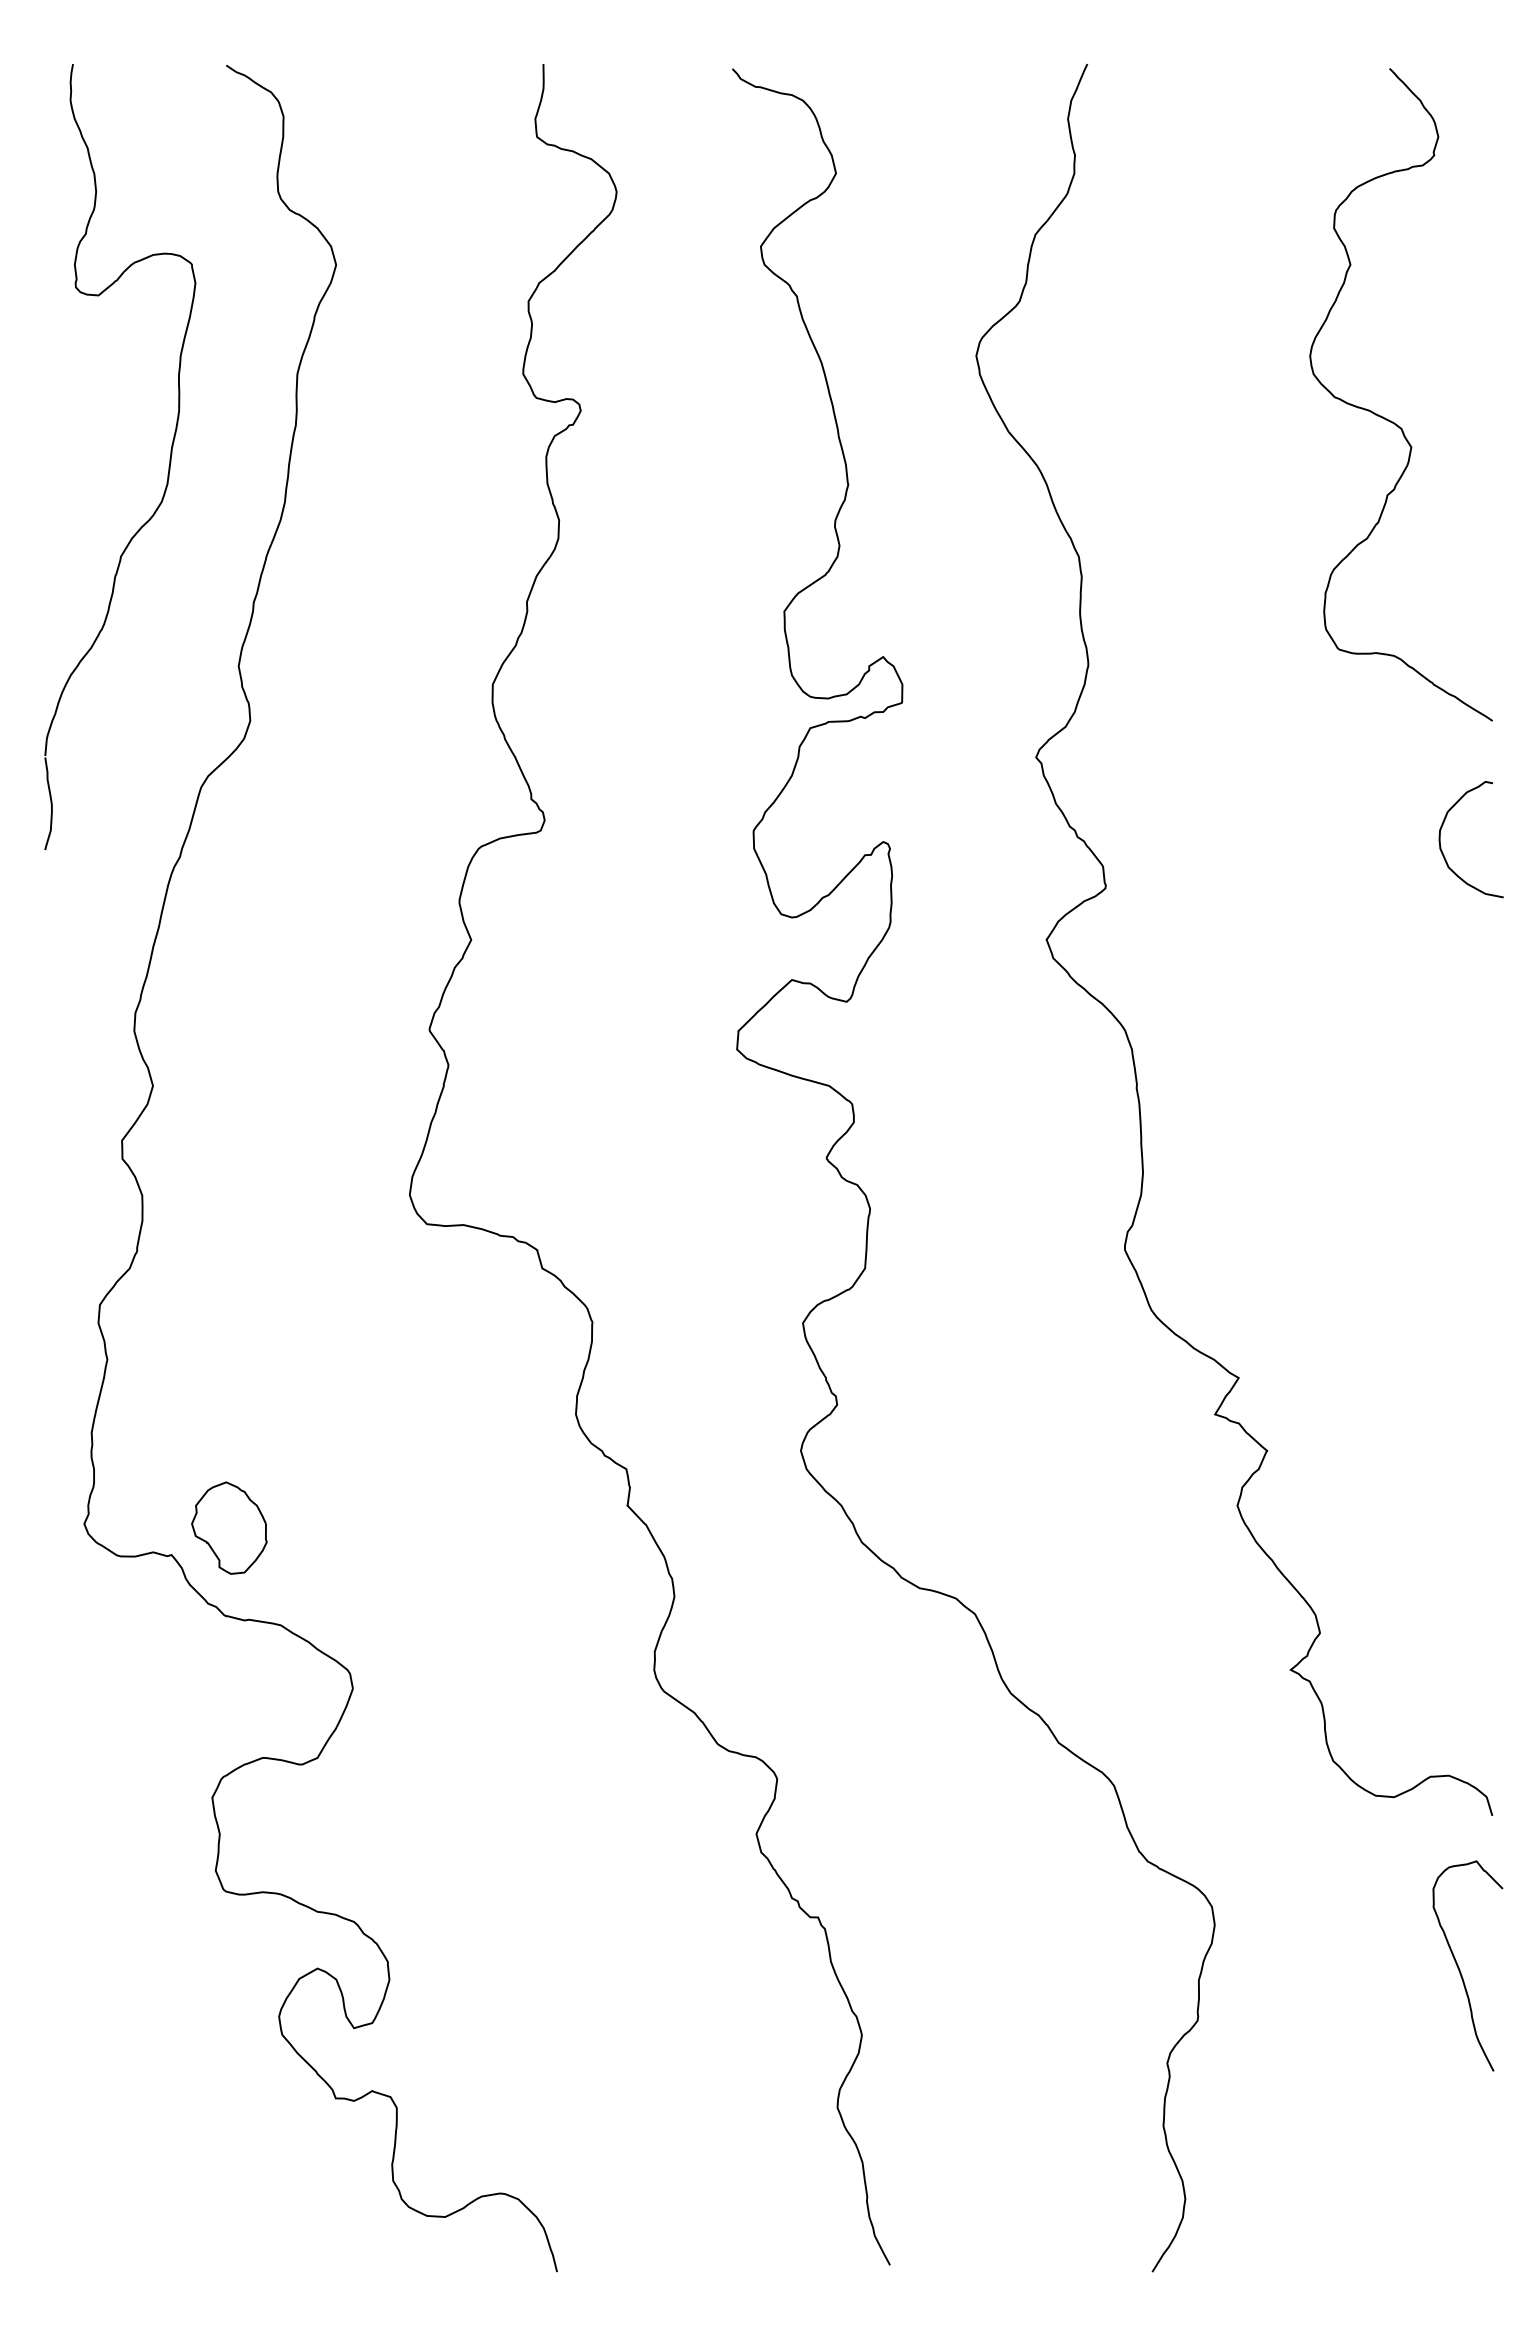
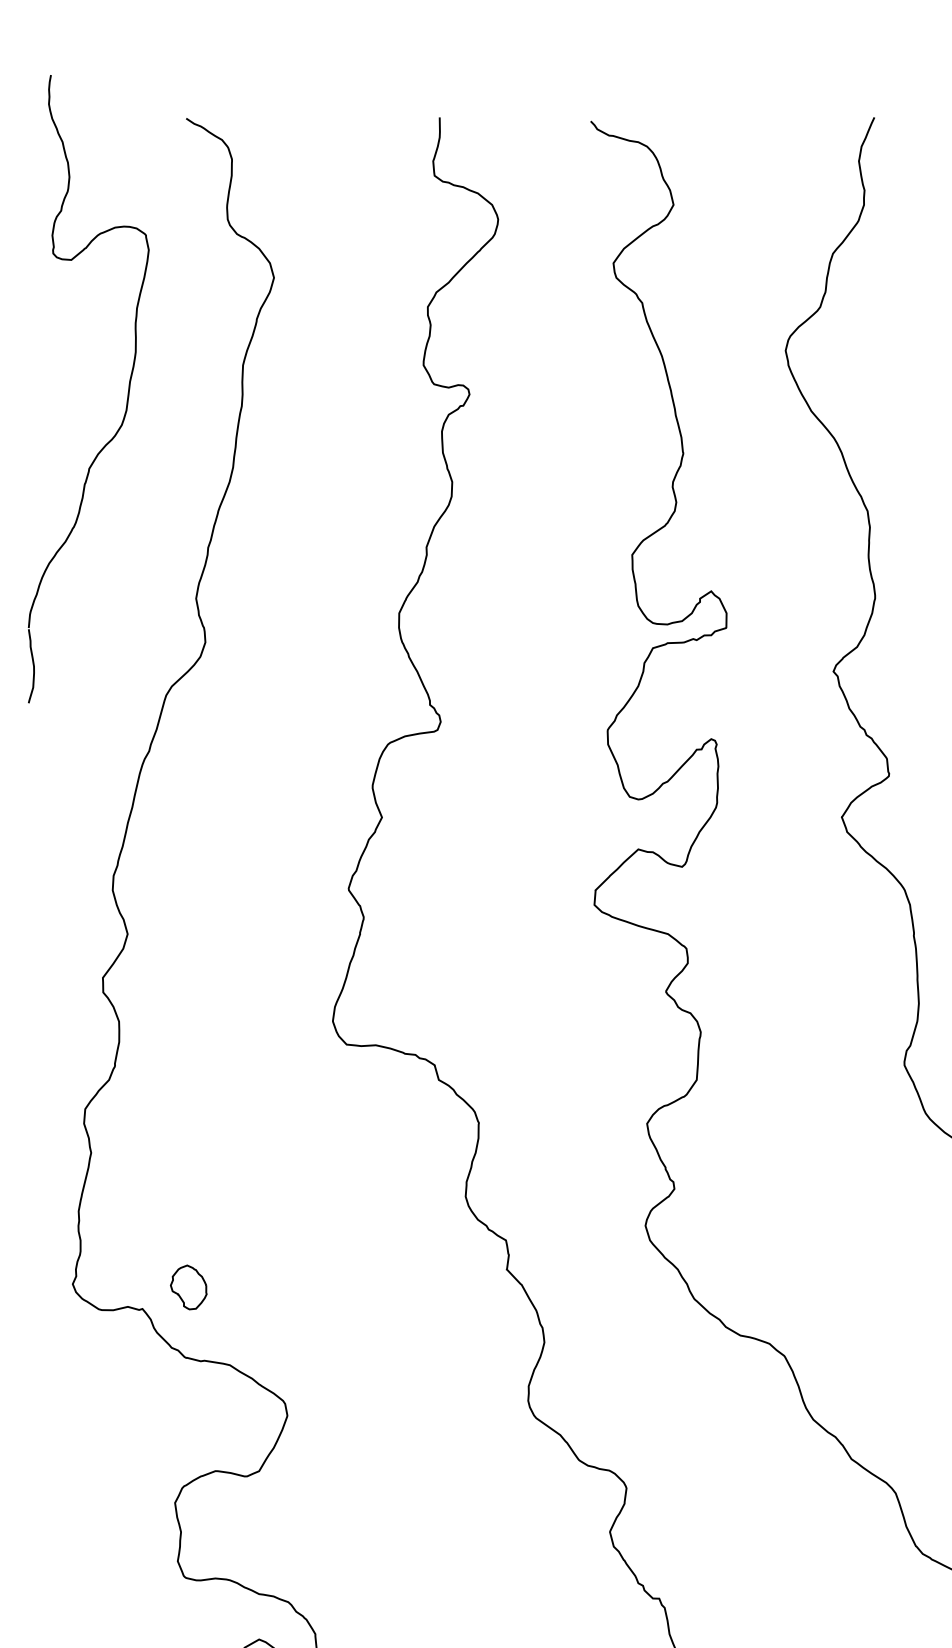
part: (168, 466) -> (127, 396), moved
part: (229, 1527) -> (188, 1287), size x0.6

